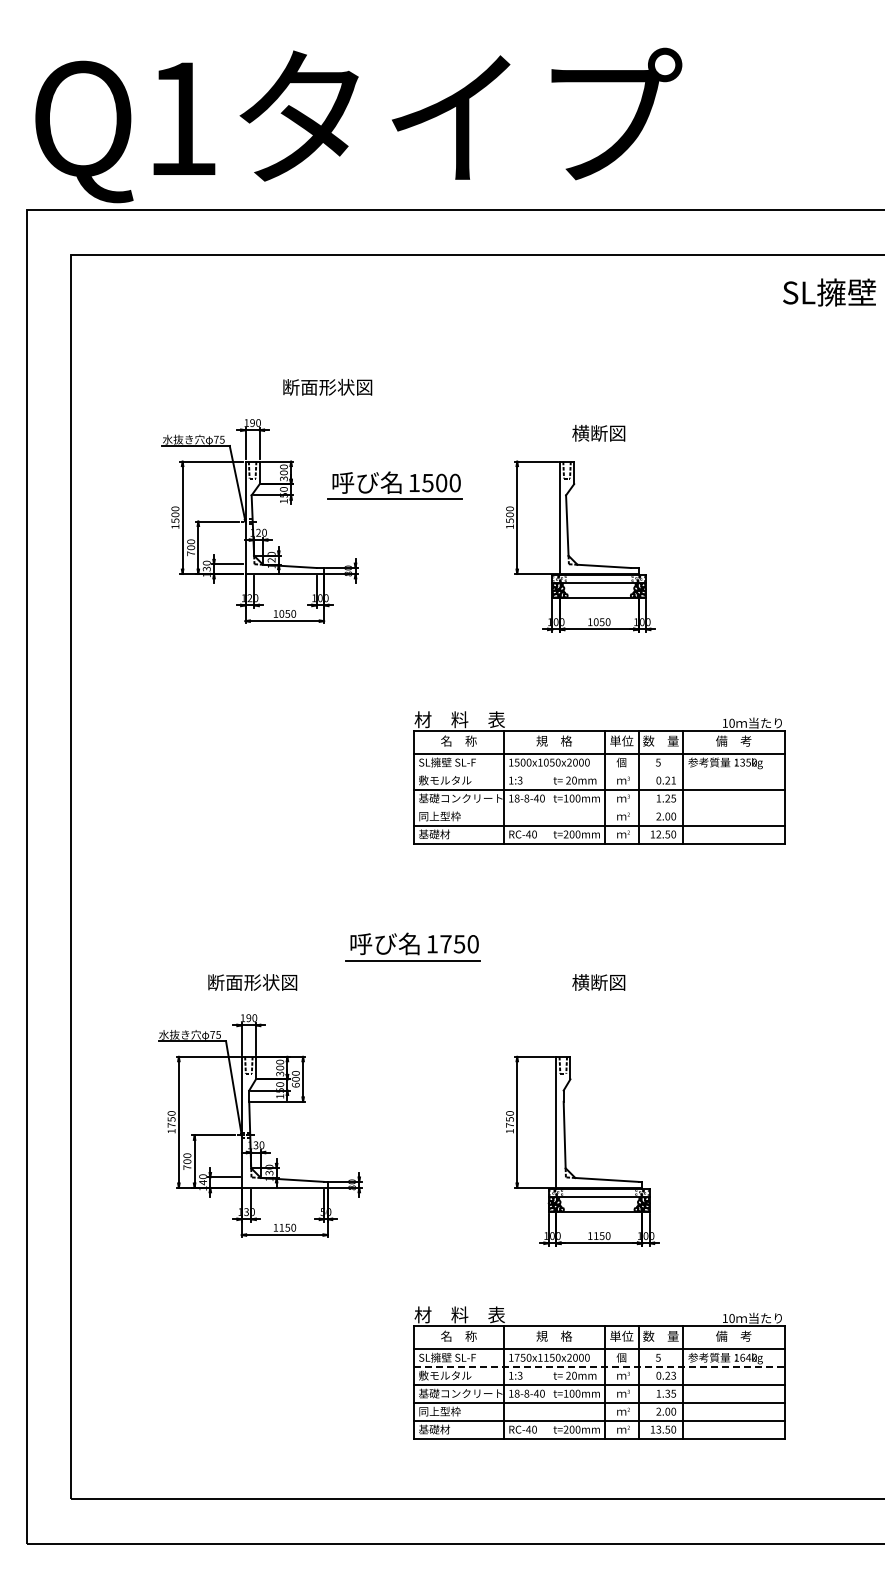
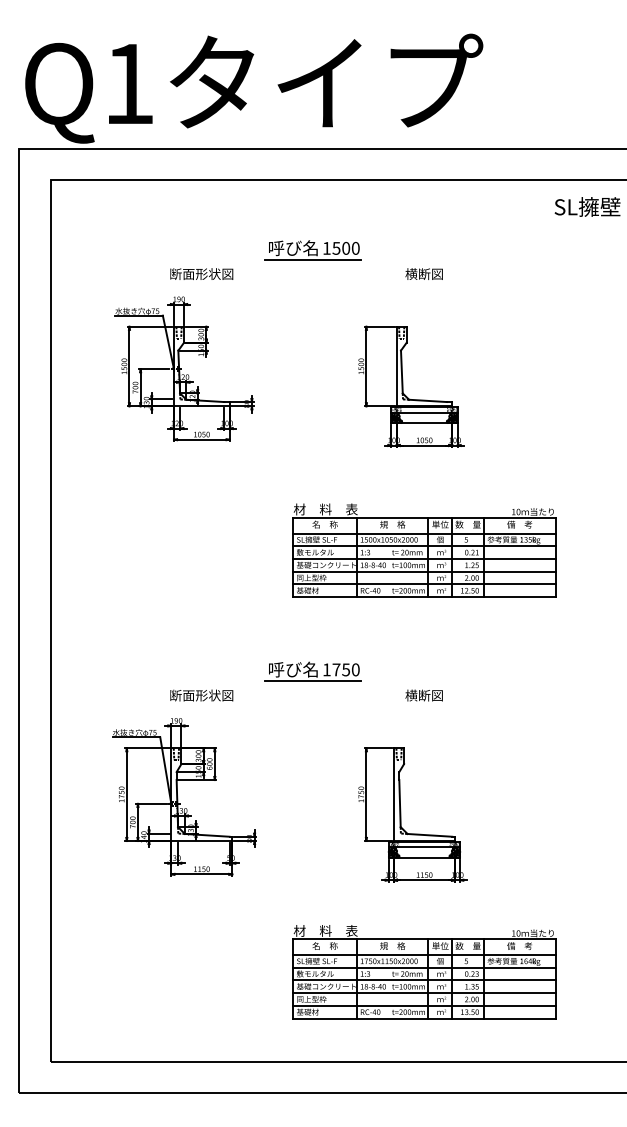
text: (327, 386) -> (201, 273), moved
text: (598, 433) -> (423, 274), moved
part: (394, 485) -> (312, 250), moved
line: (598, 771) -> (423, 546), added
line: (598, 807) -> (423, 571), added
part: (412, 946) -> (312, 671), moved
text: (252, 982) -> (201, 695), moved
line: (599, 1366) -> (424, 967), dashed -> solid

